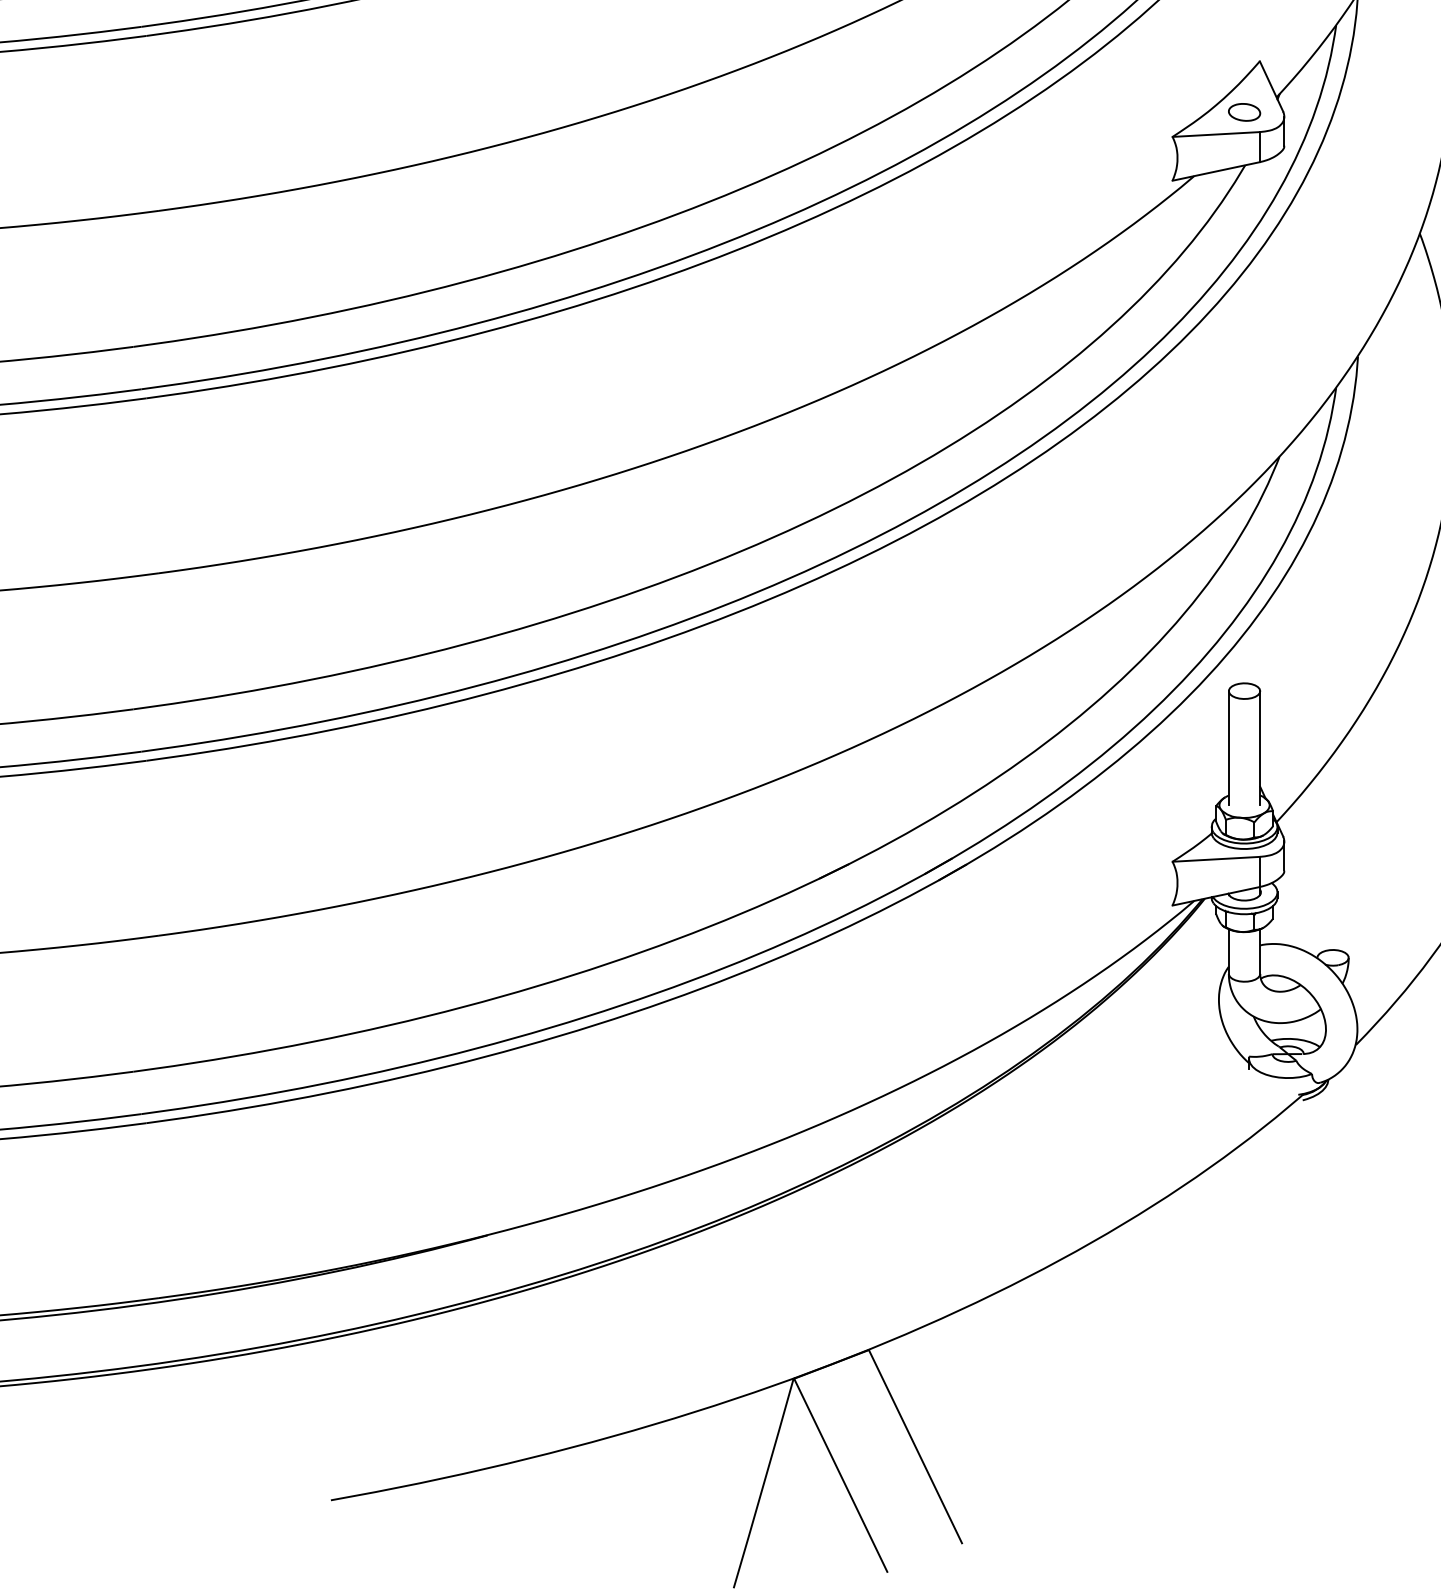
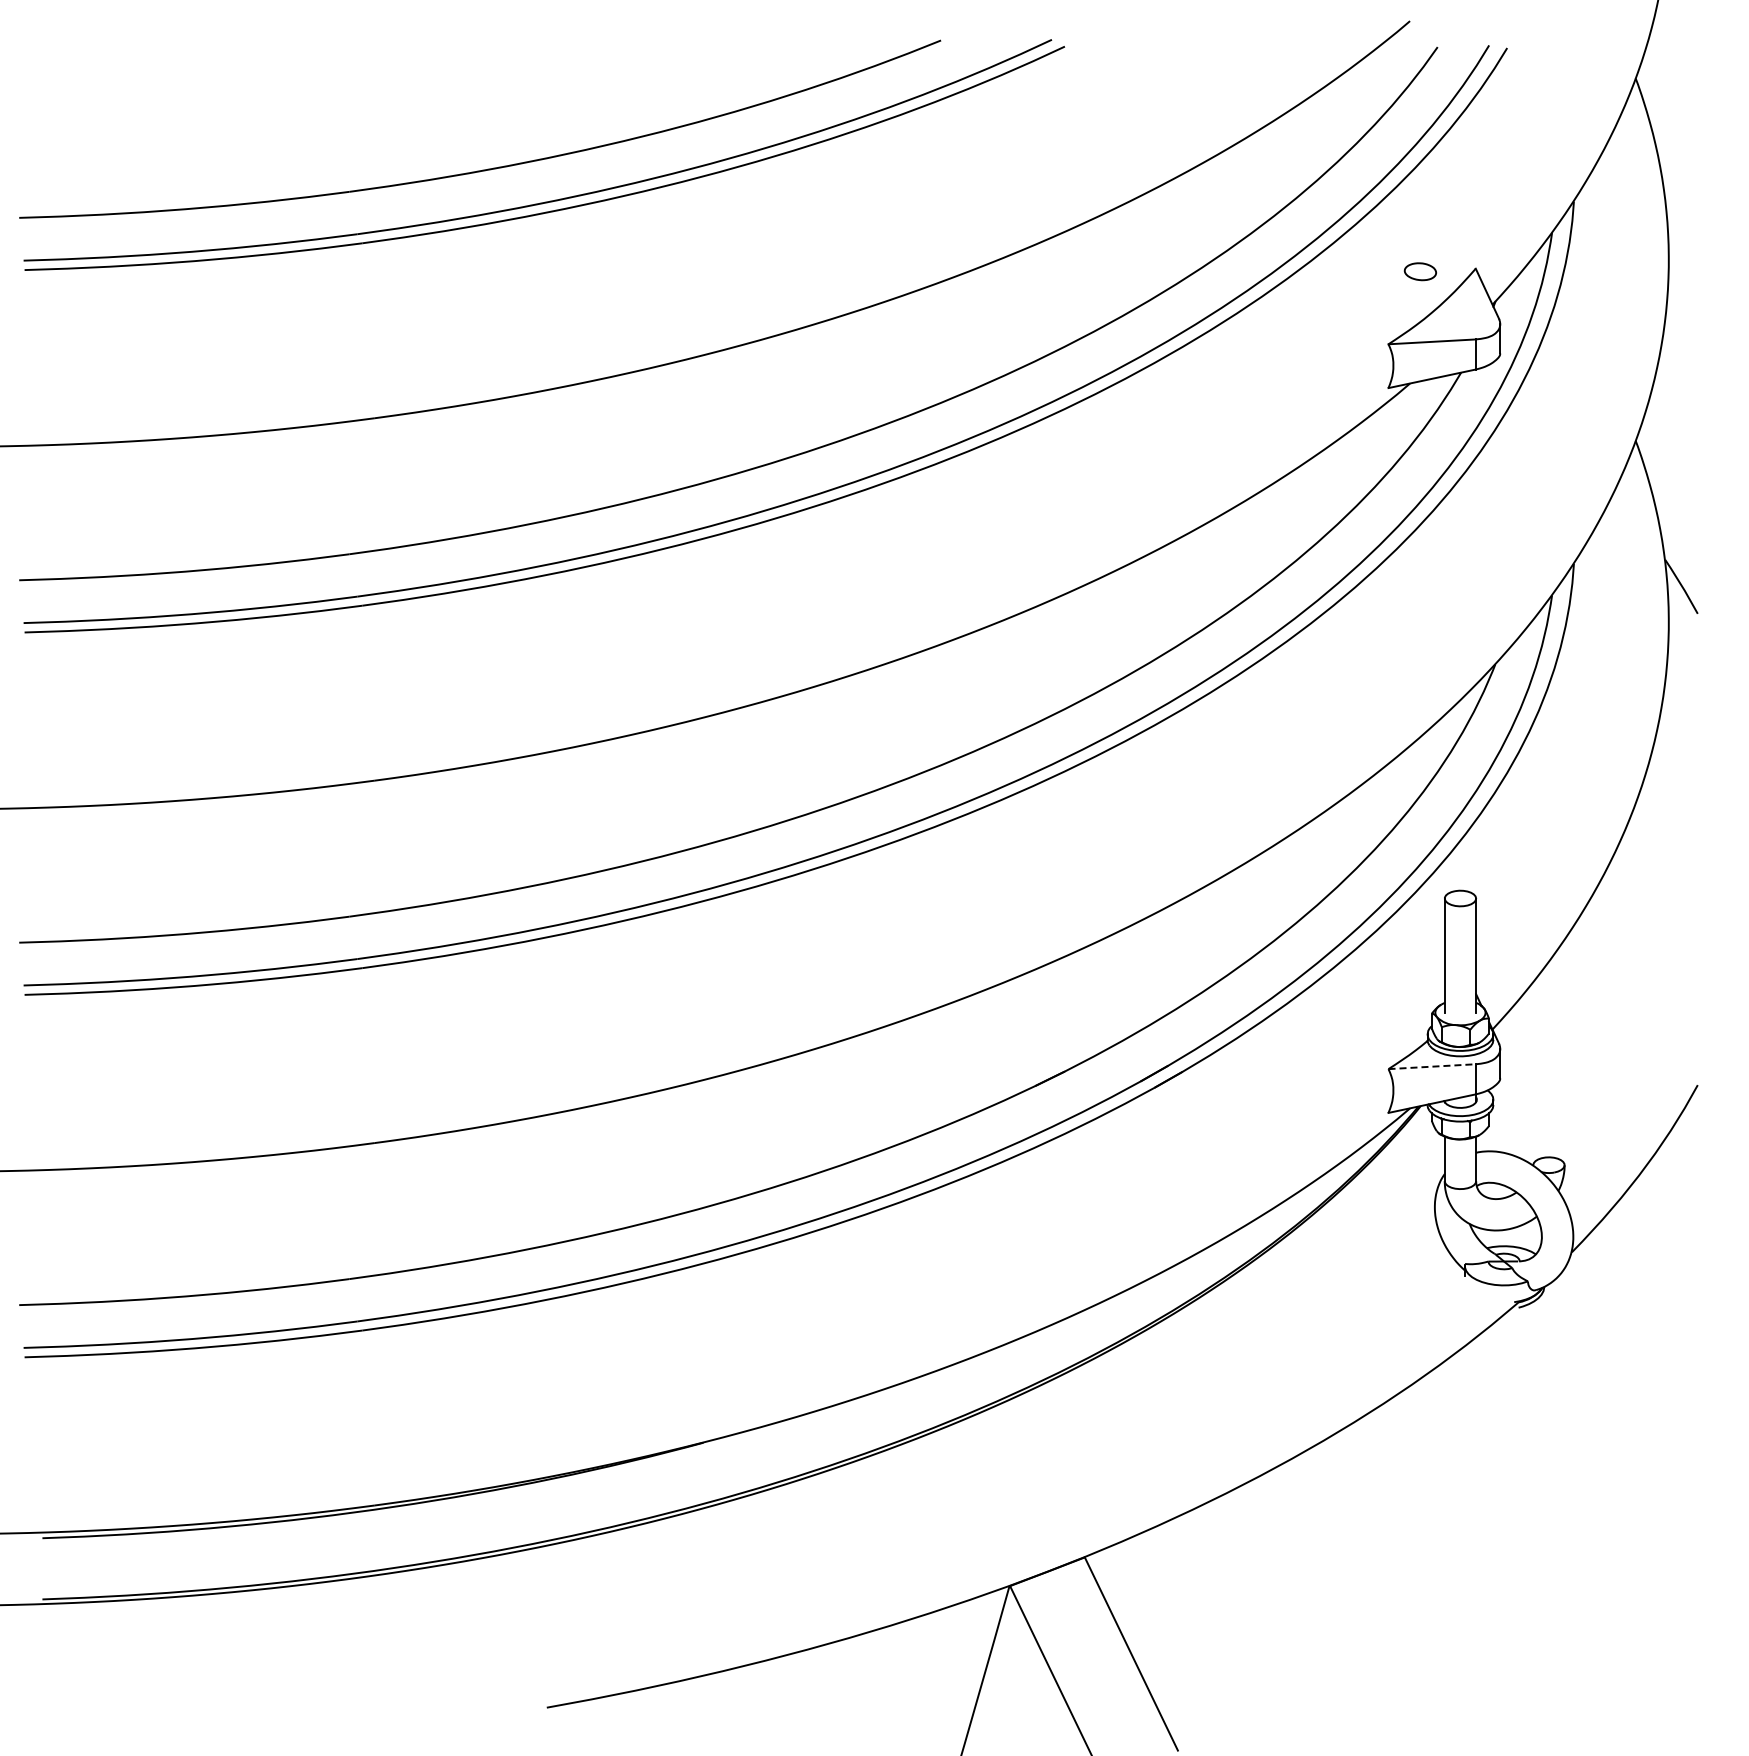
part: (1243, 112) -> (1419, 271), moved
line: (1216, 859) -> (1432, 1066), solid -> dashed

